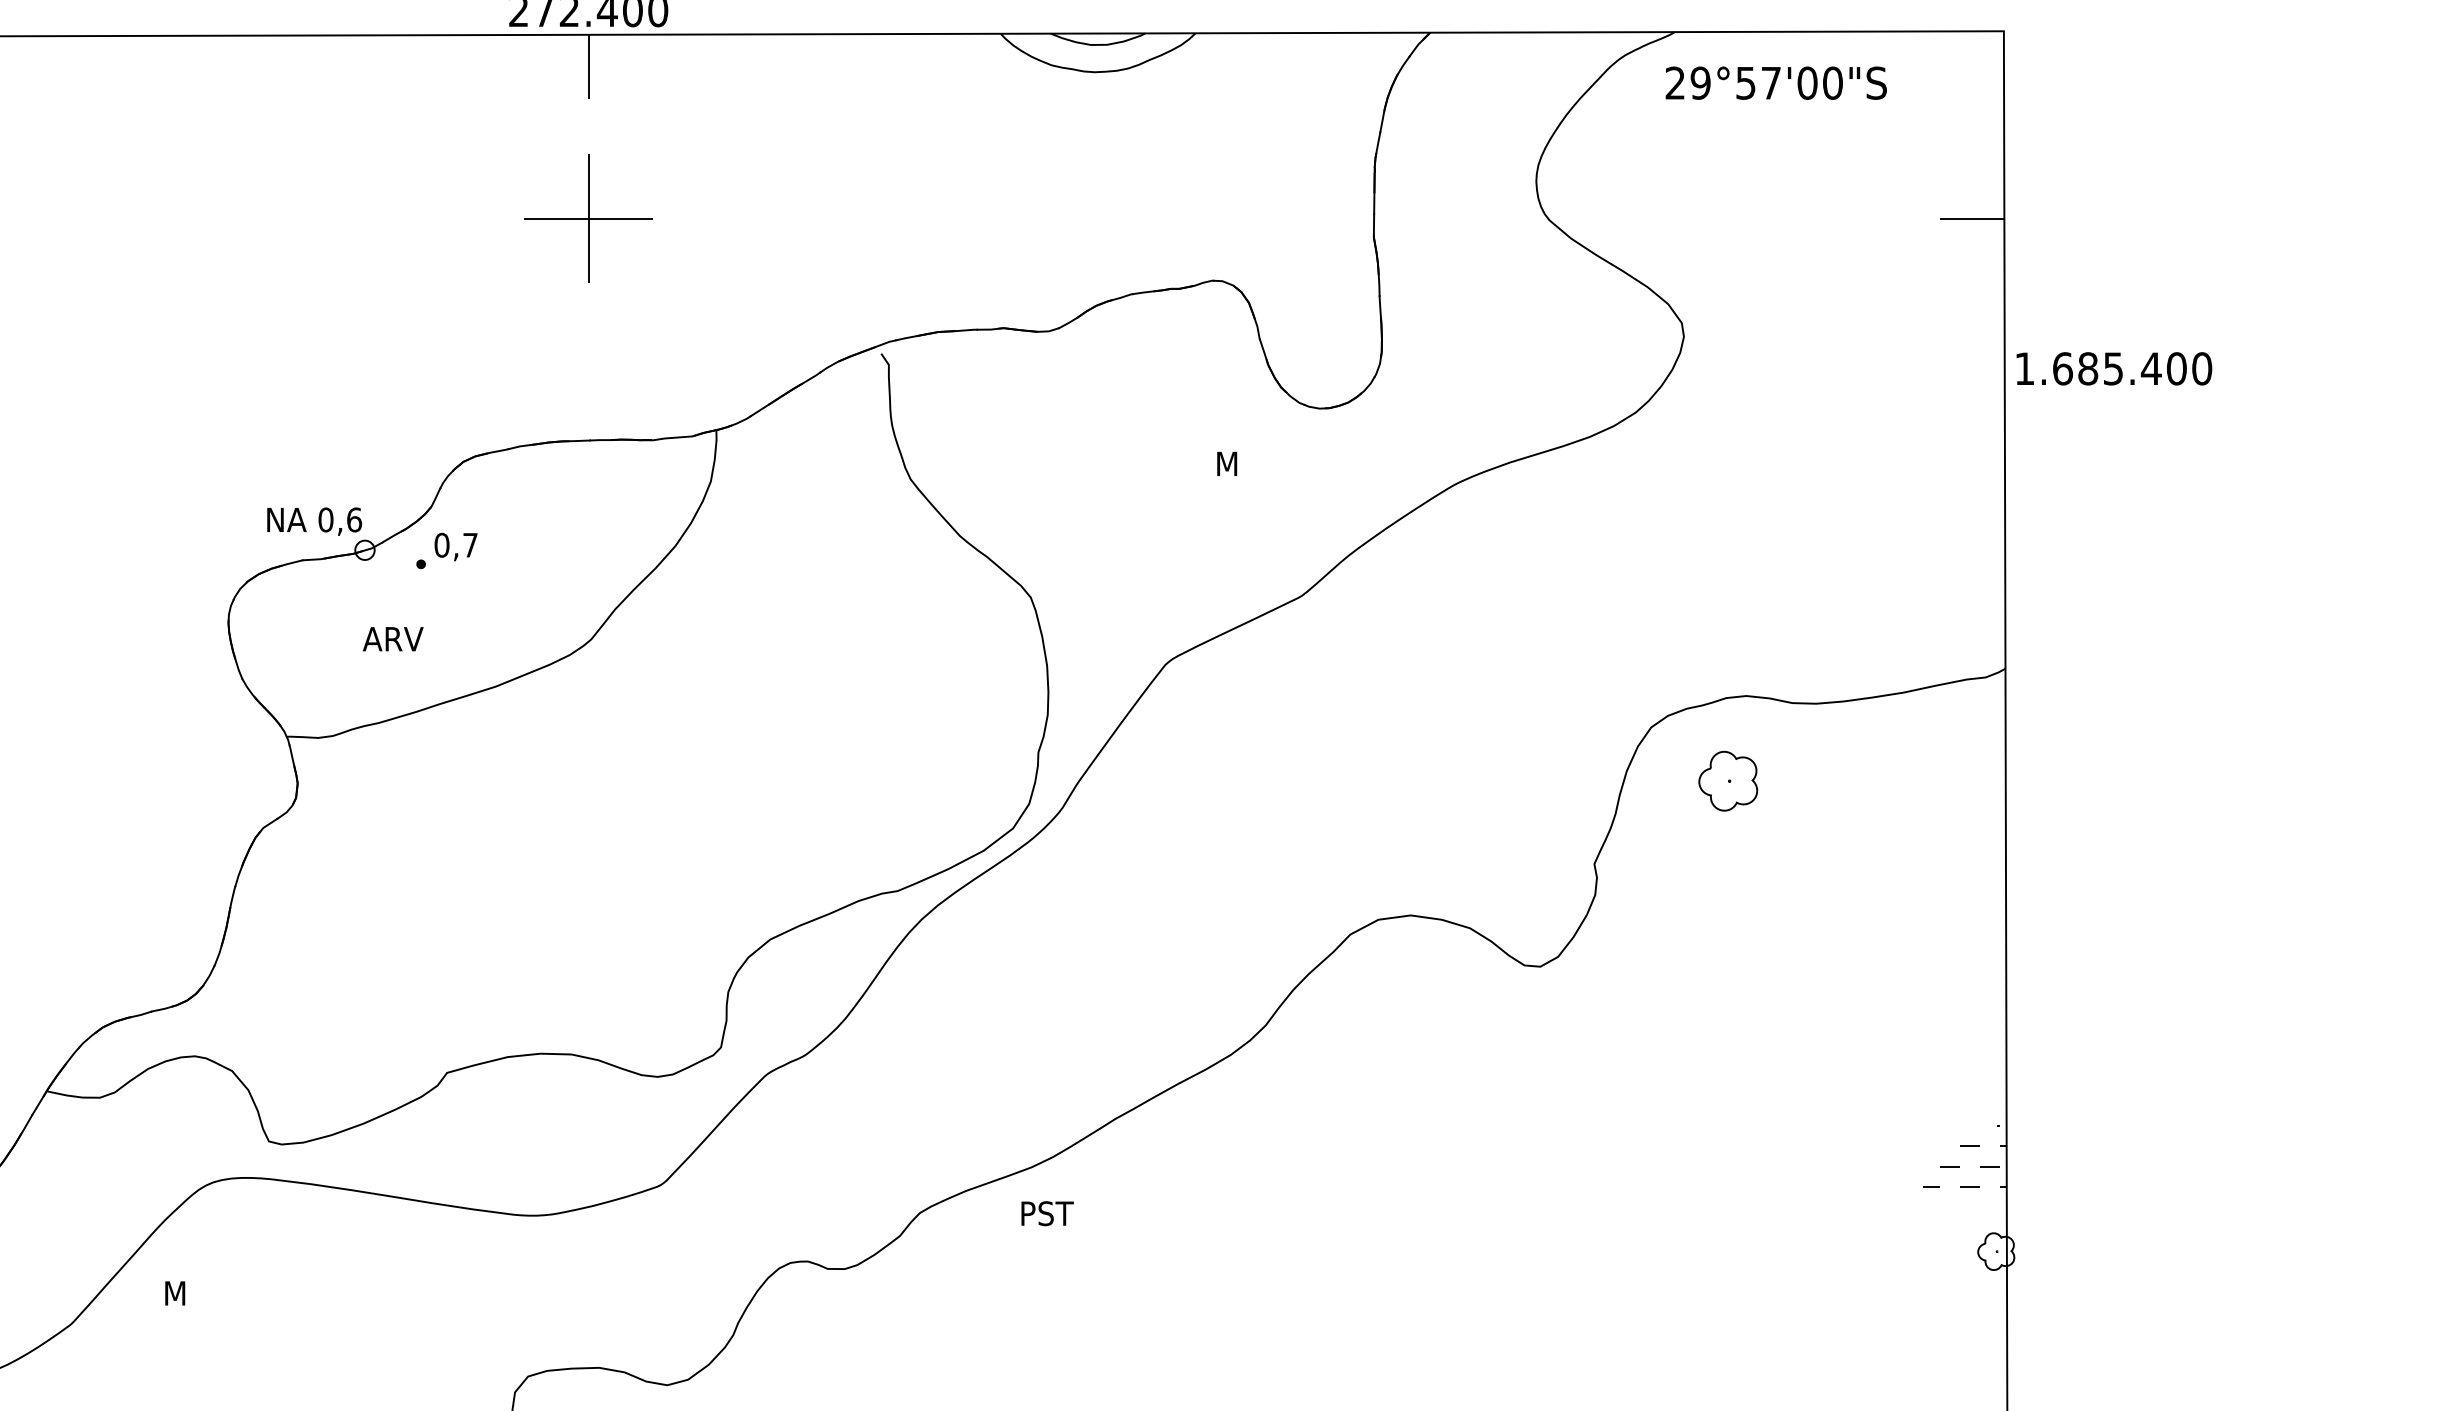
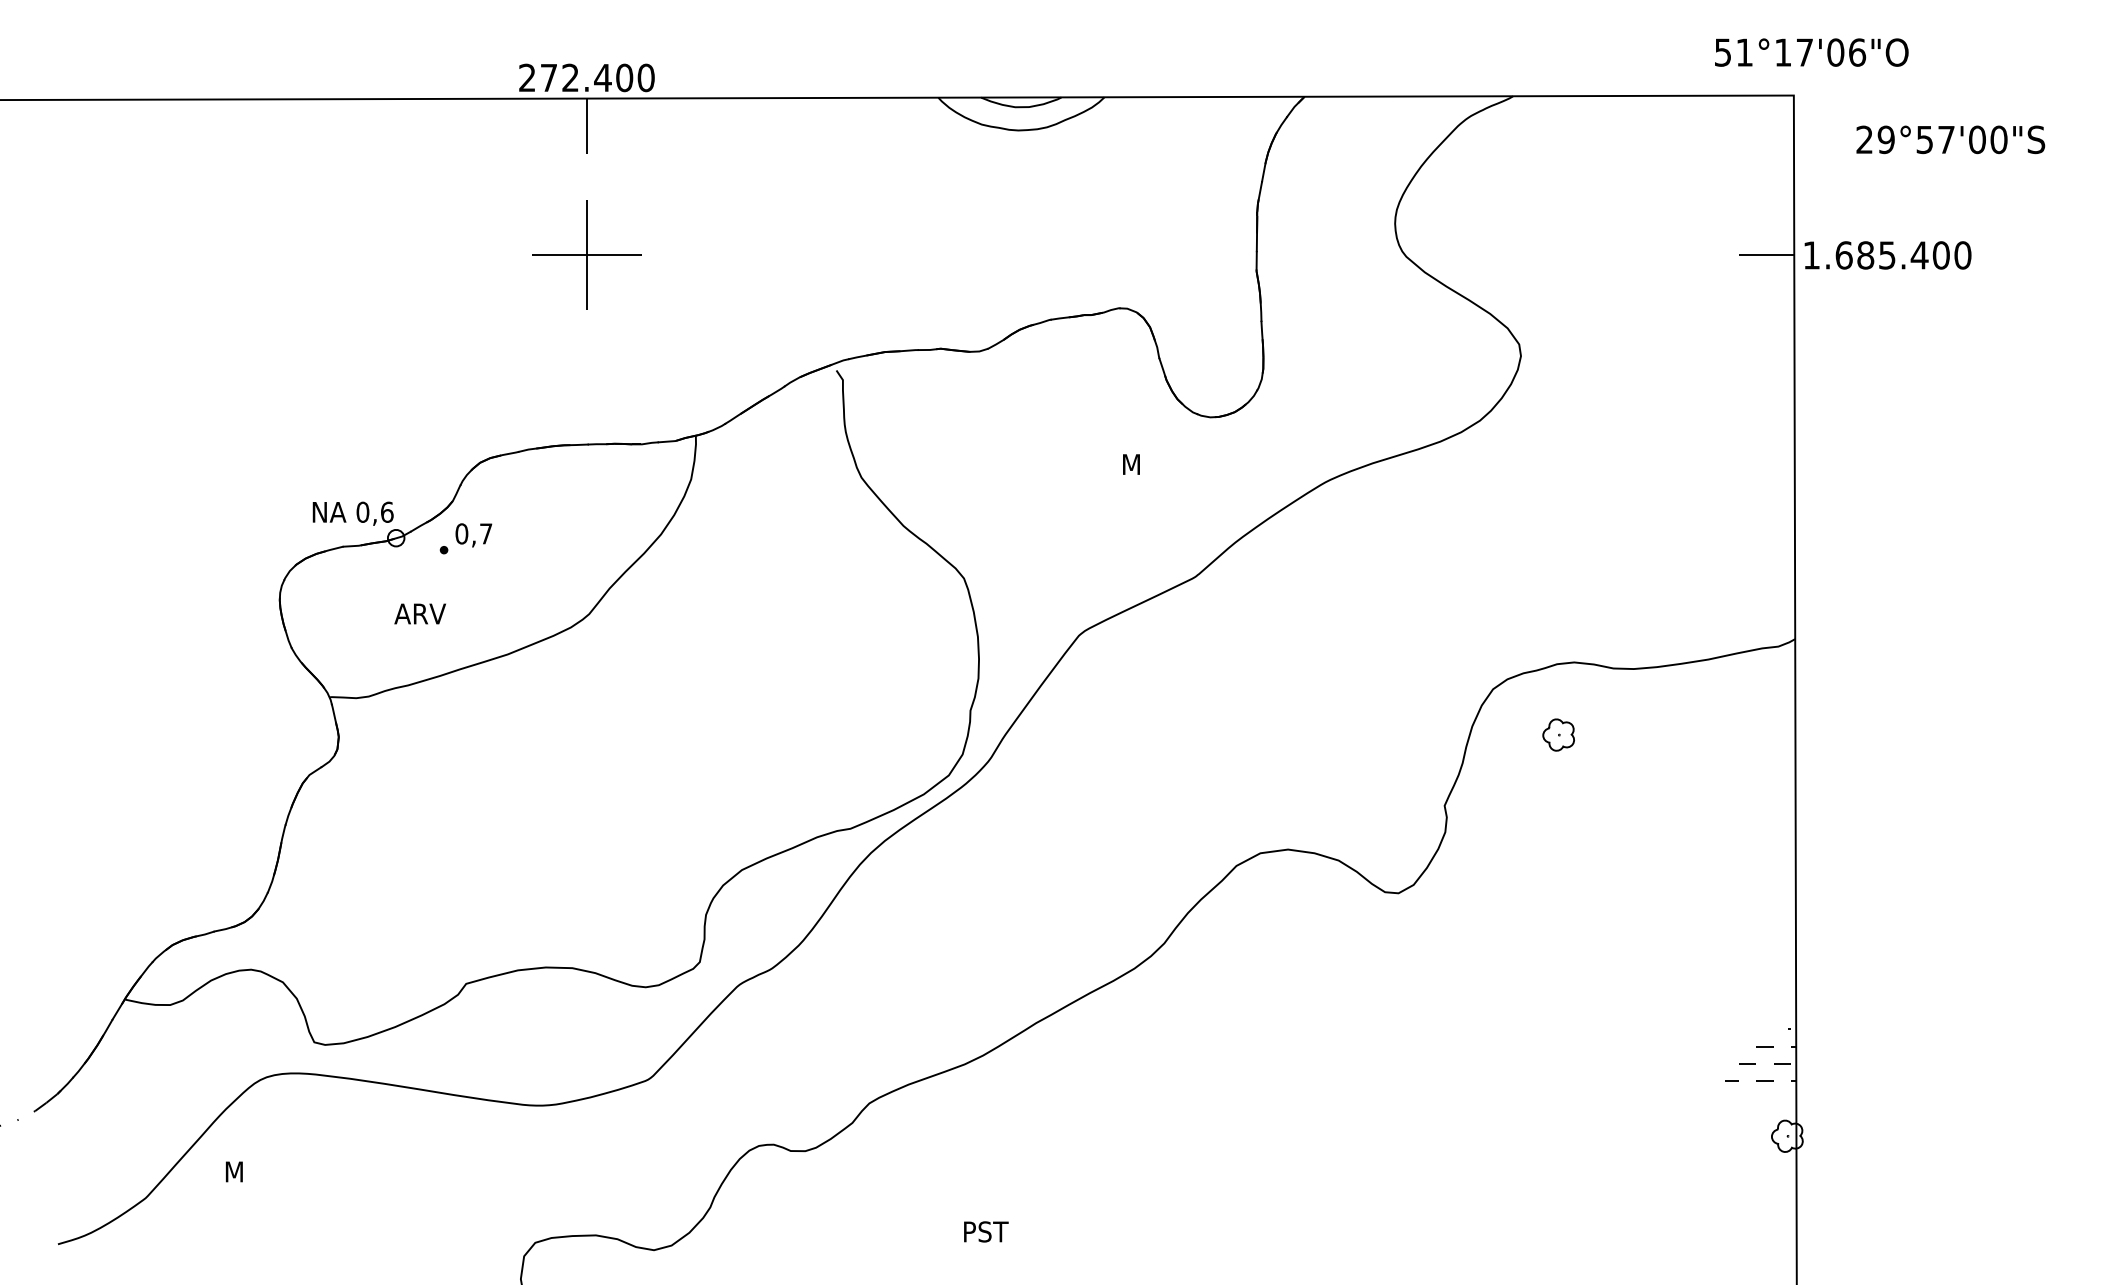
text: (1775, 82) -> (1950, 139), moved
text: (2113, 368) -> (1887, 255), moved
part: (1727, 780) -> (1558, 734), size x0.62
text: (1047, 1213) -> (986, 1231), moved

